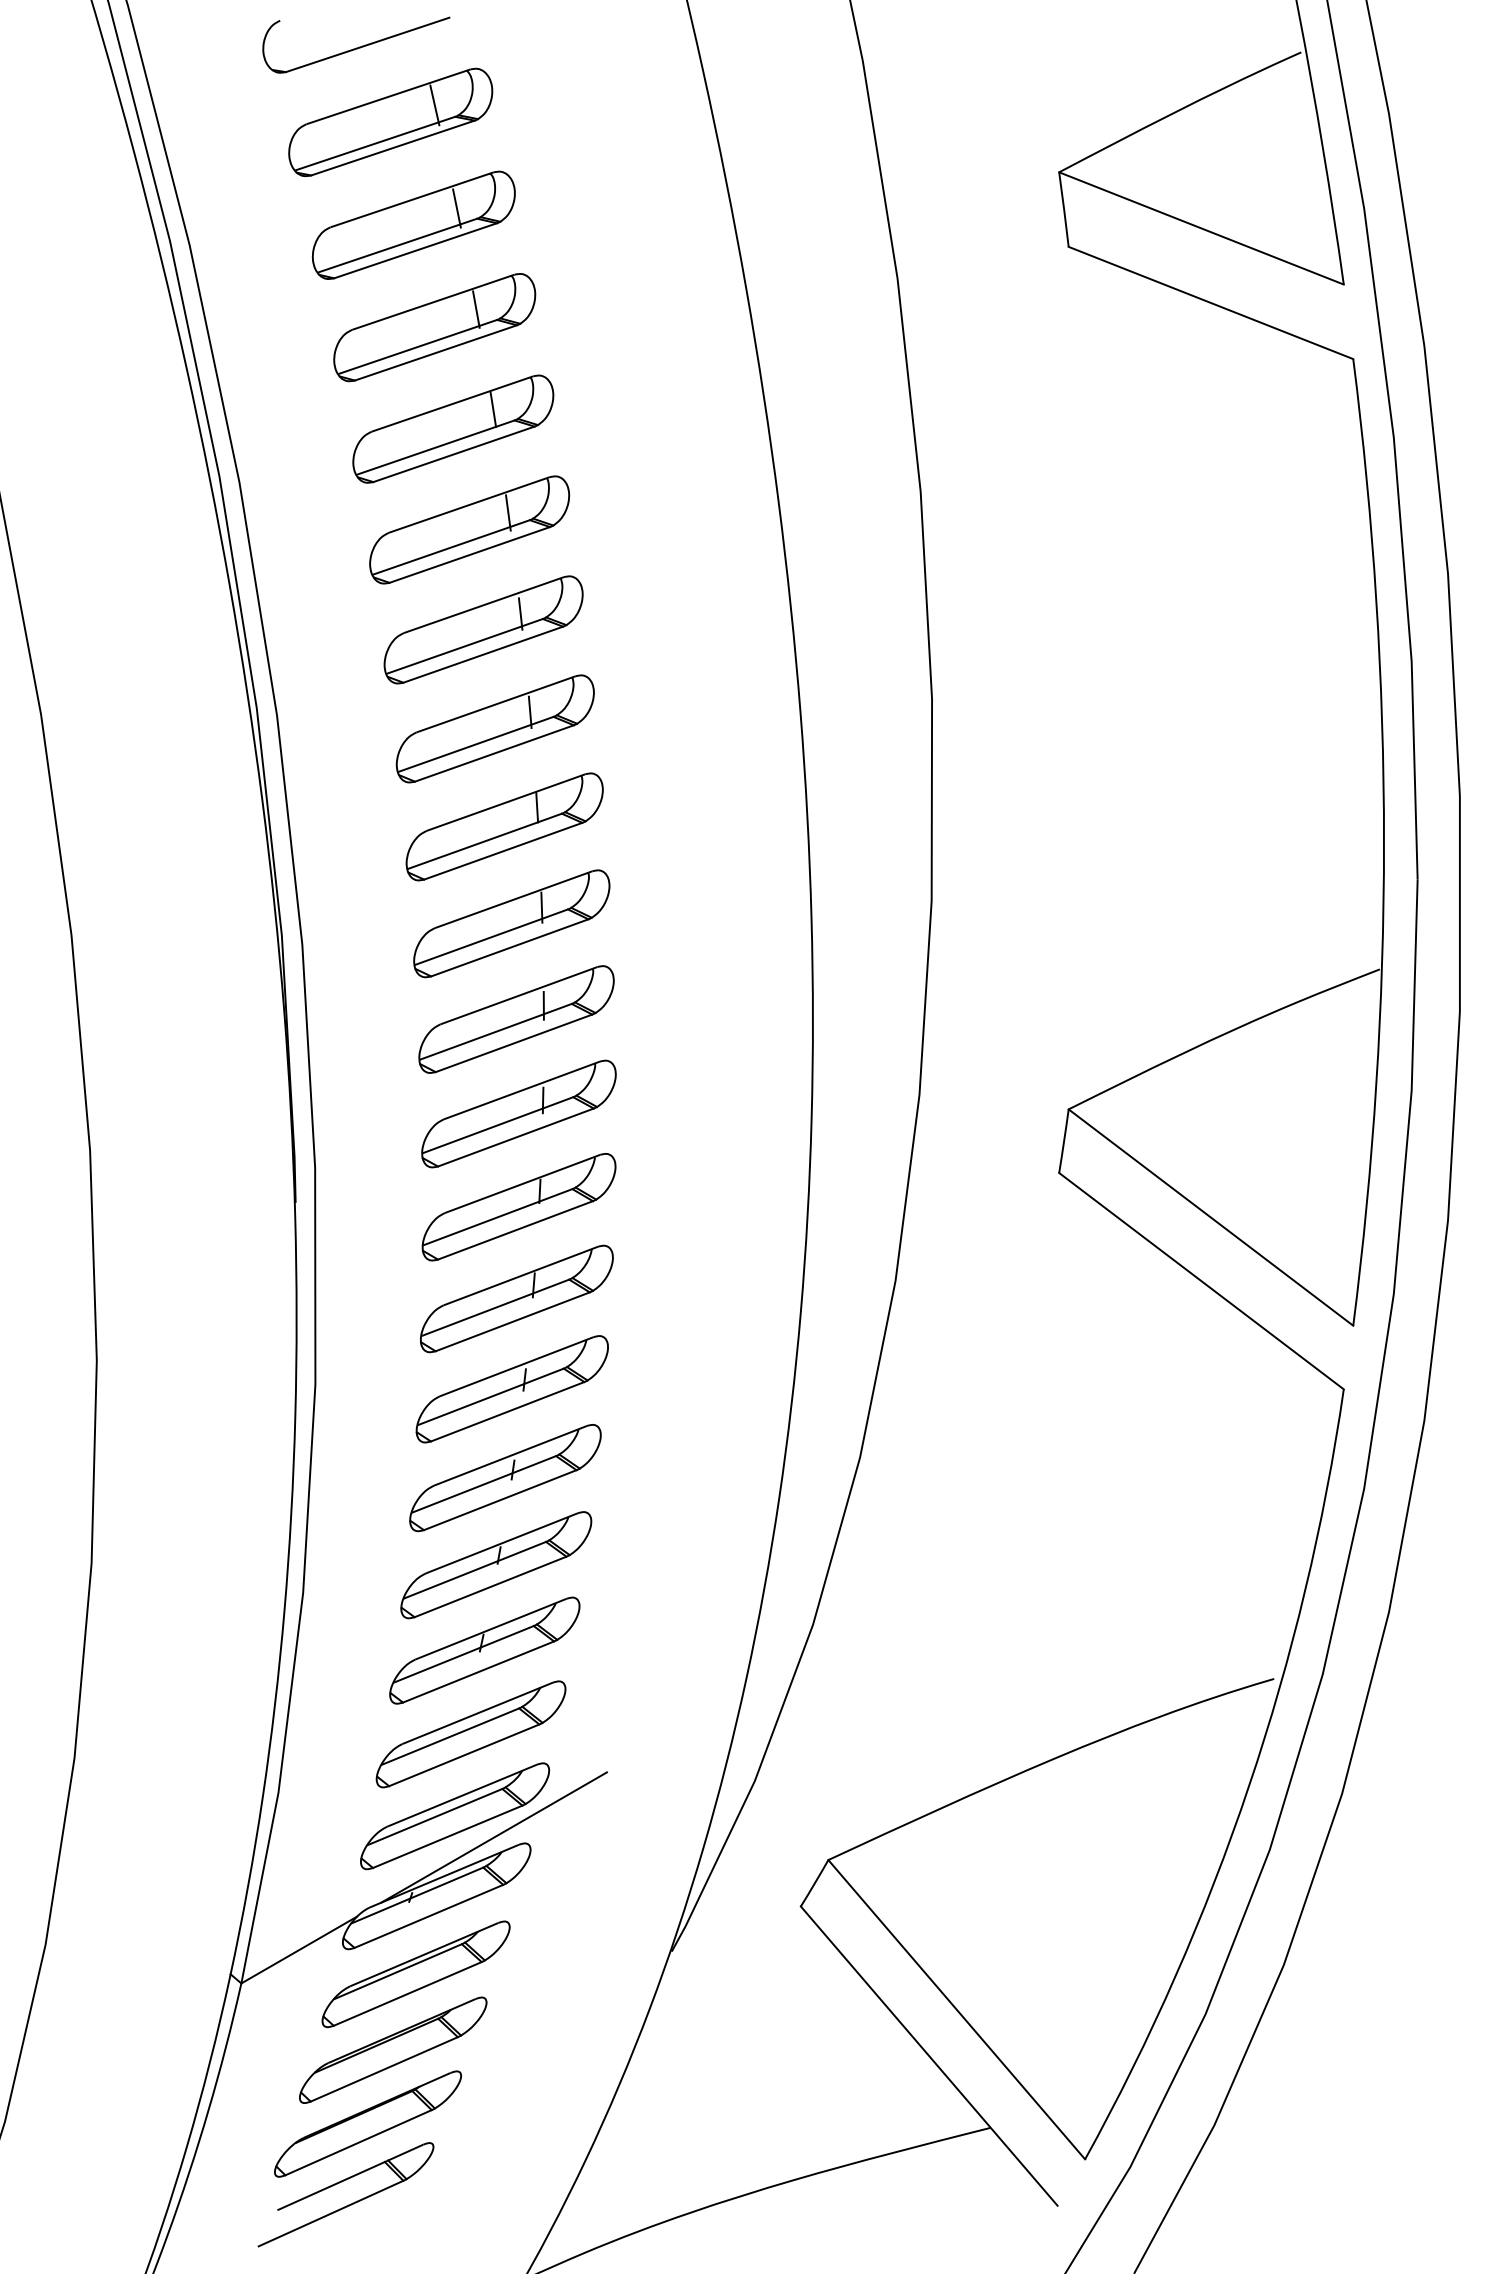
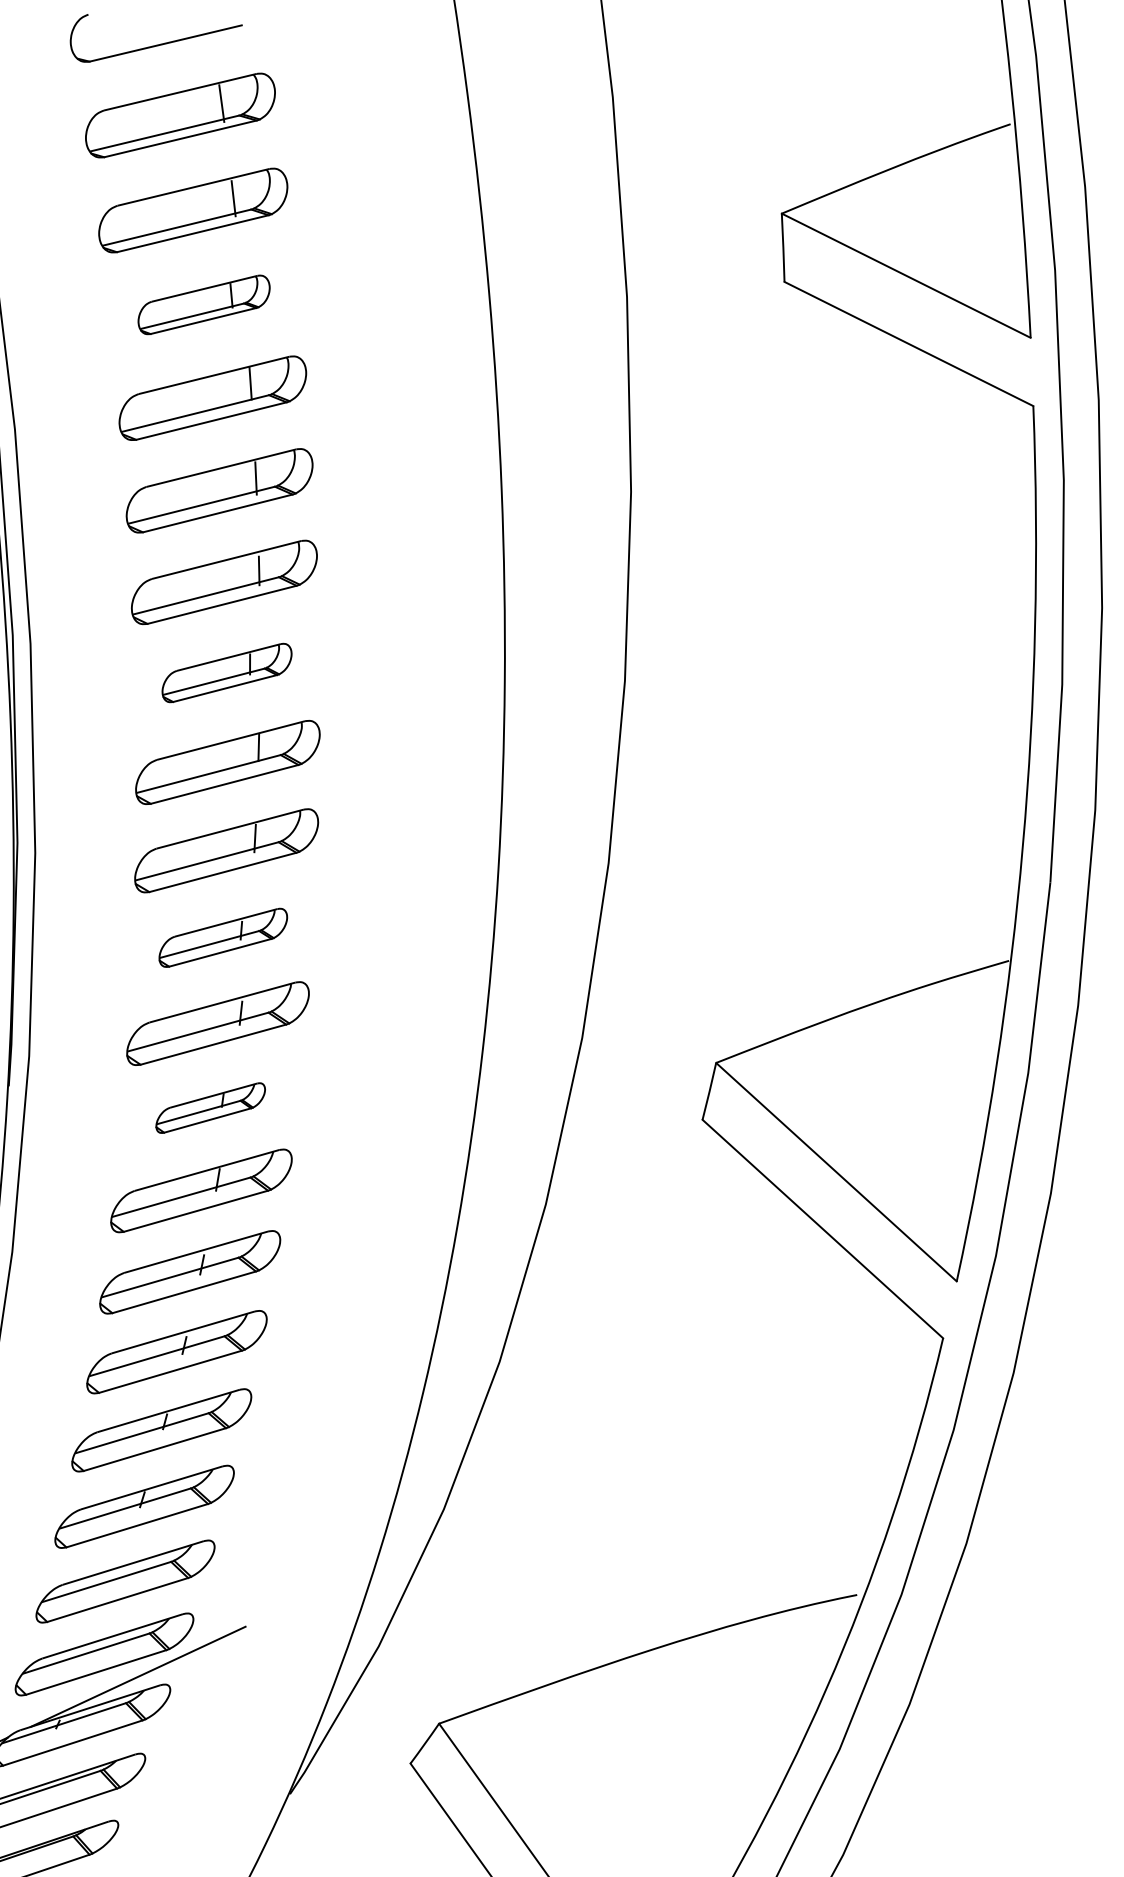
part: (434, 327) -> (203, 304), size x0.7
part: (494, 728) -> (226, 672), size x0.7
part: (516, 1019) -> (223, 937), size x0.7
part: (518, 1207) -> (210, 1108), size x0.6

